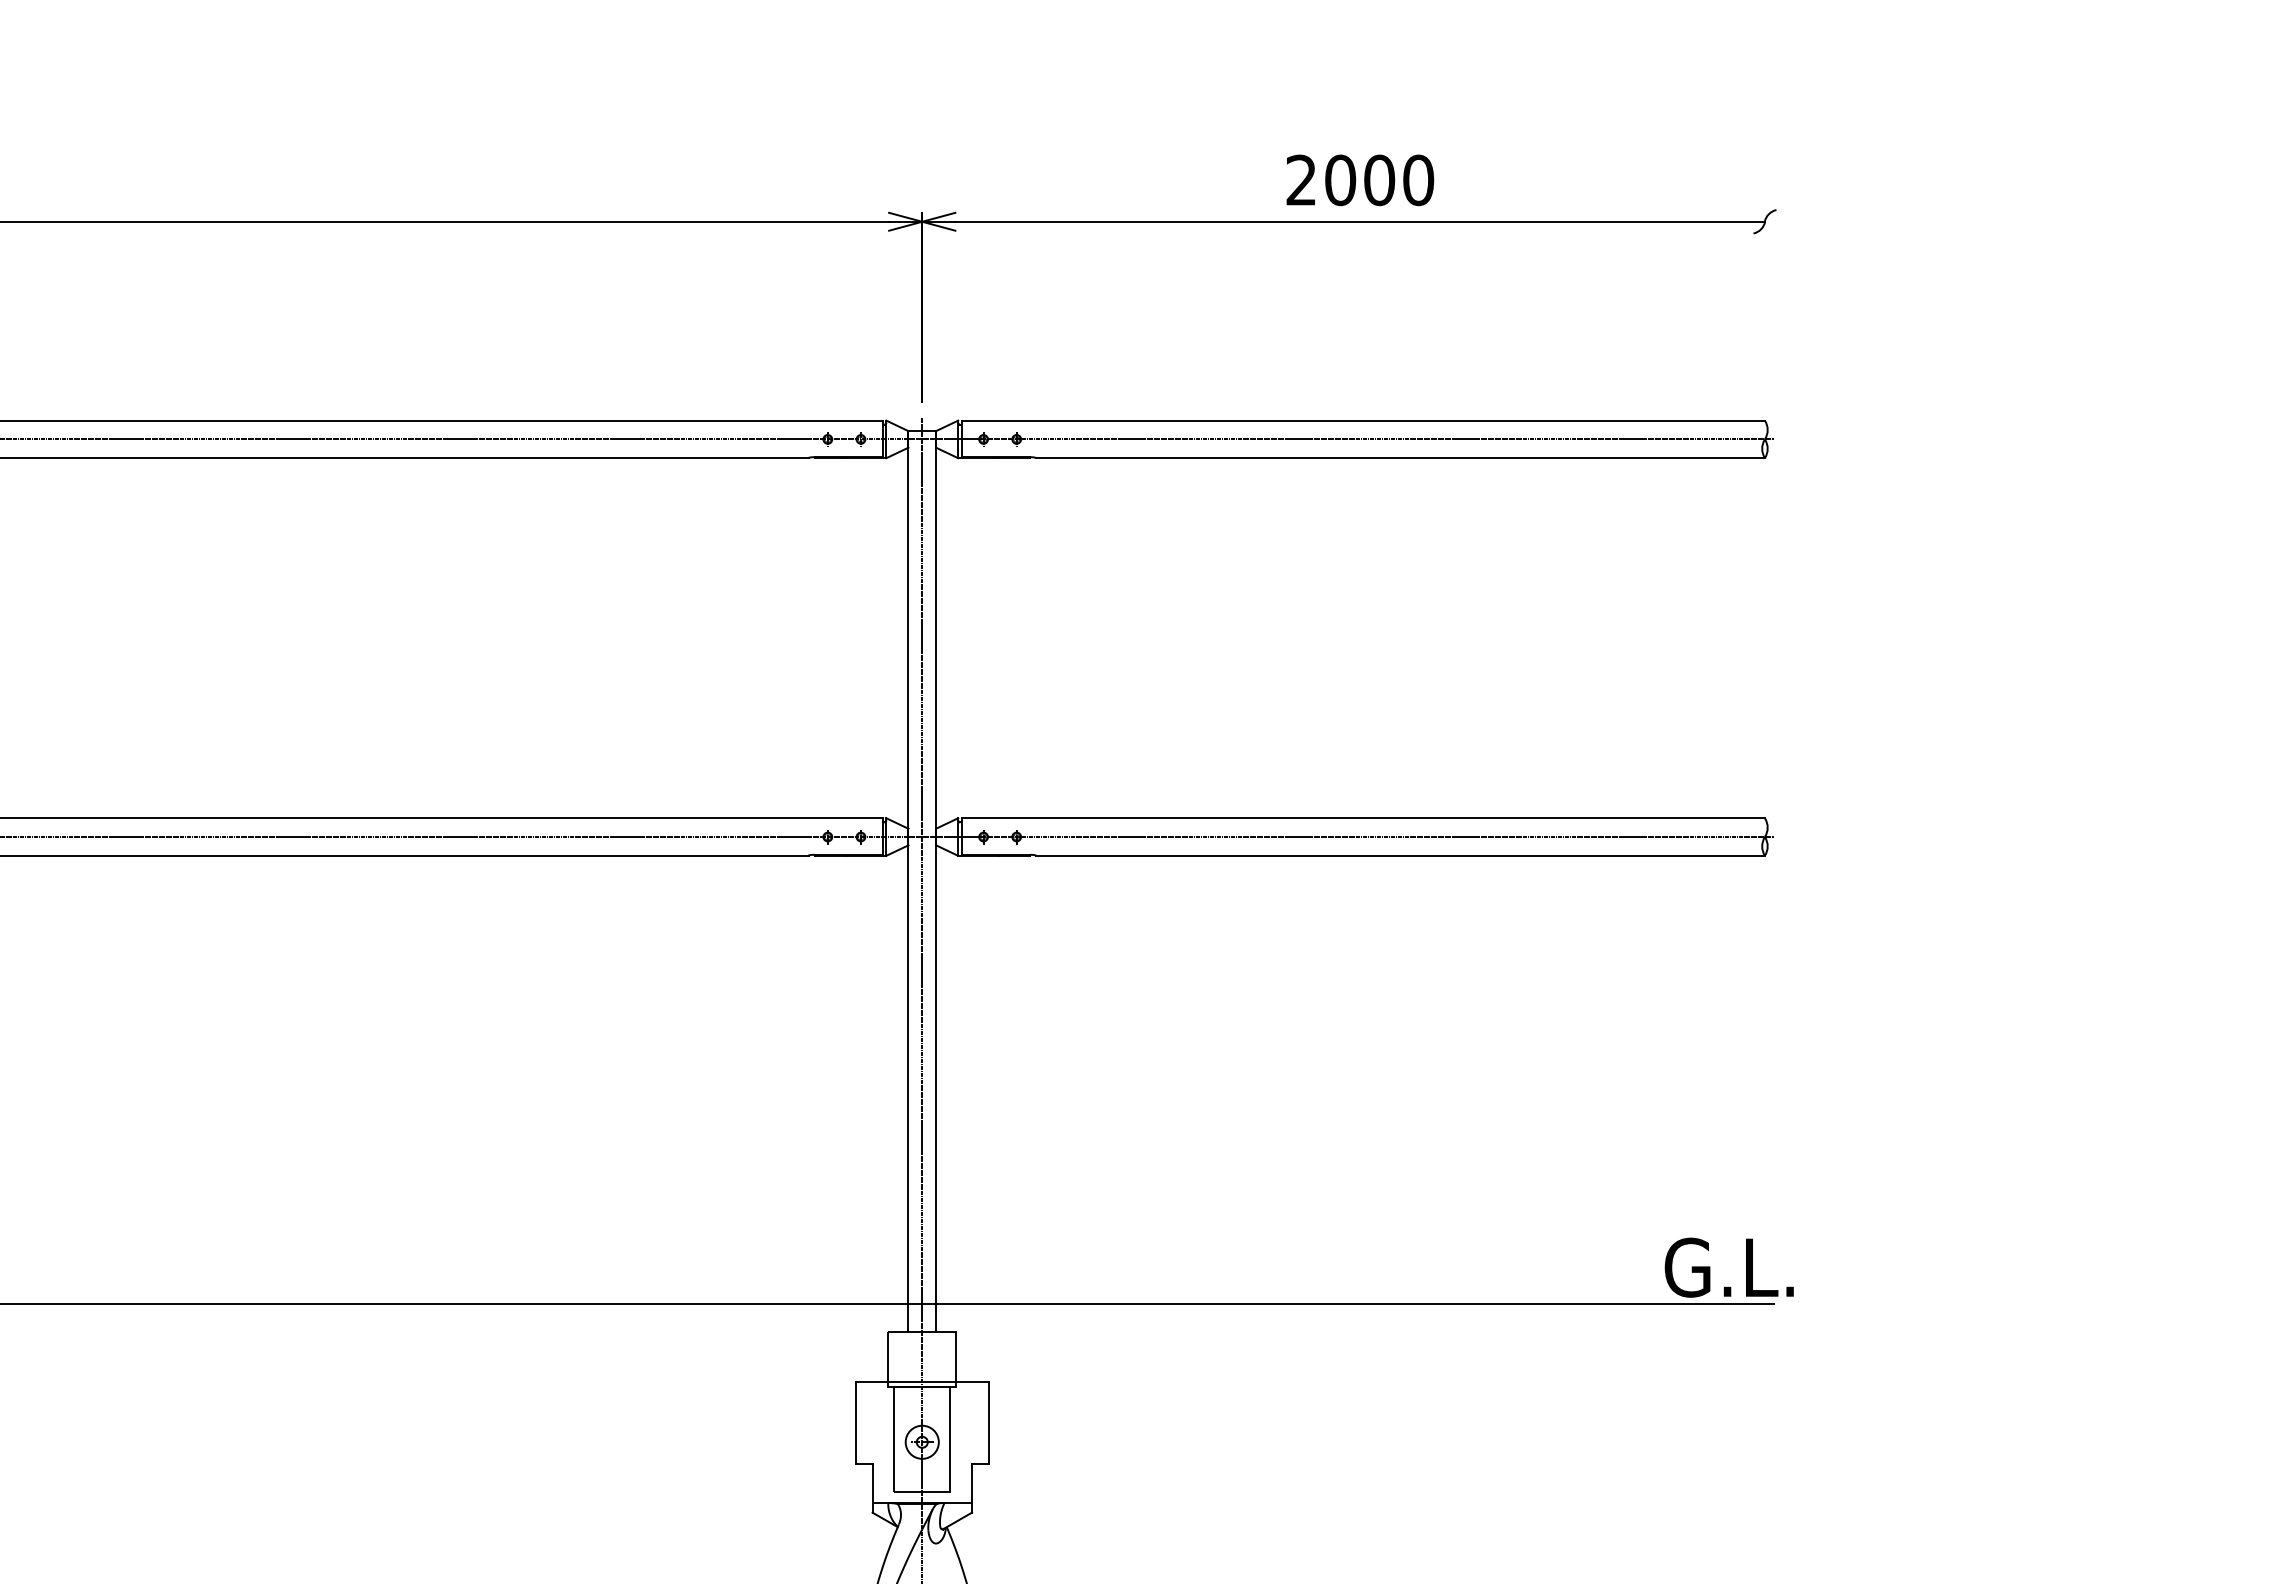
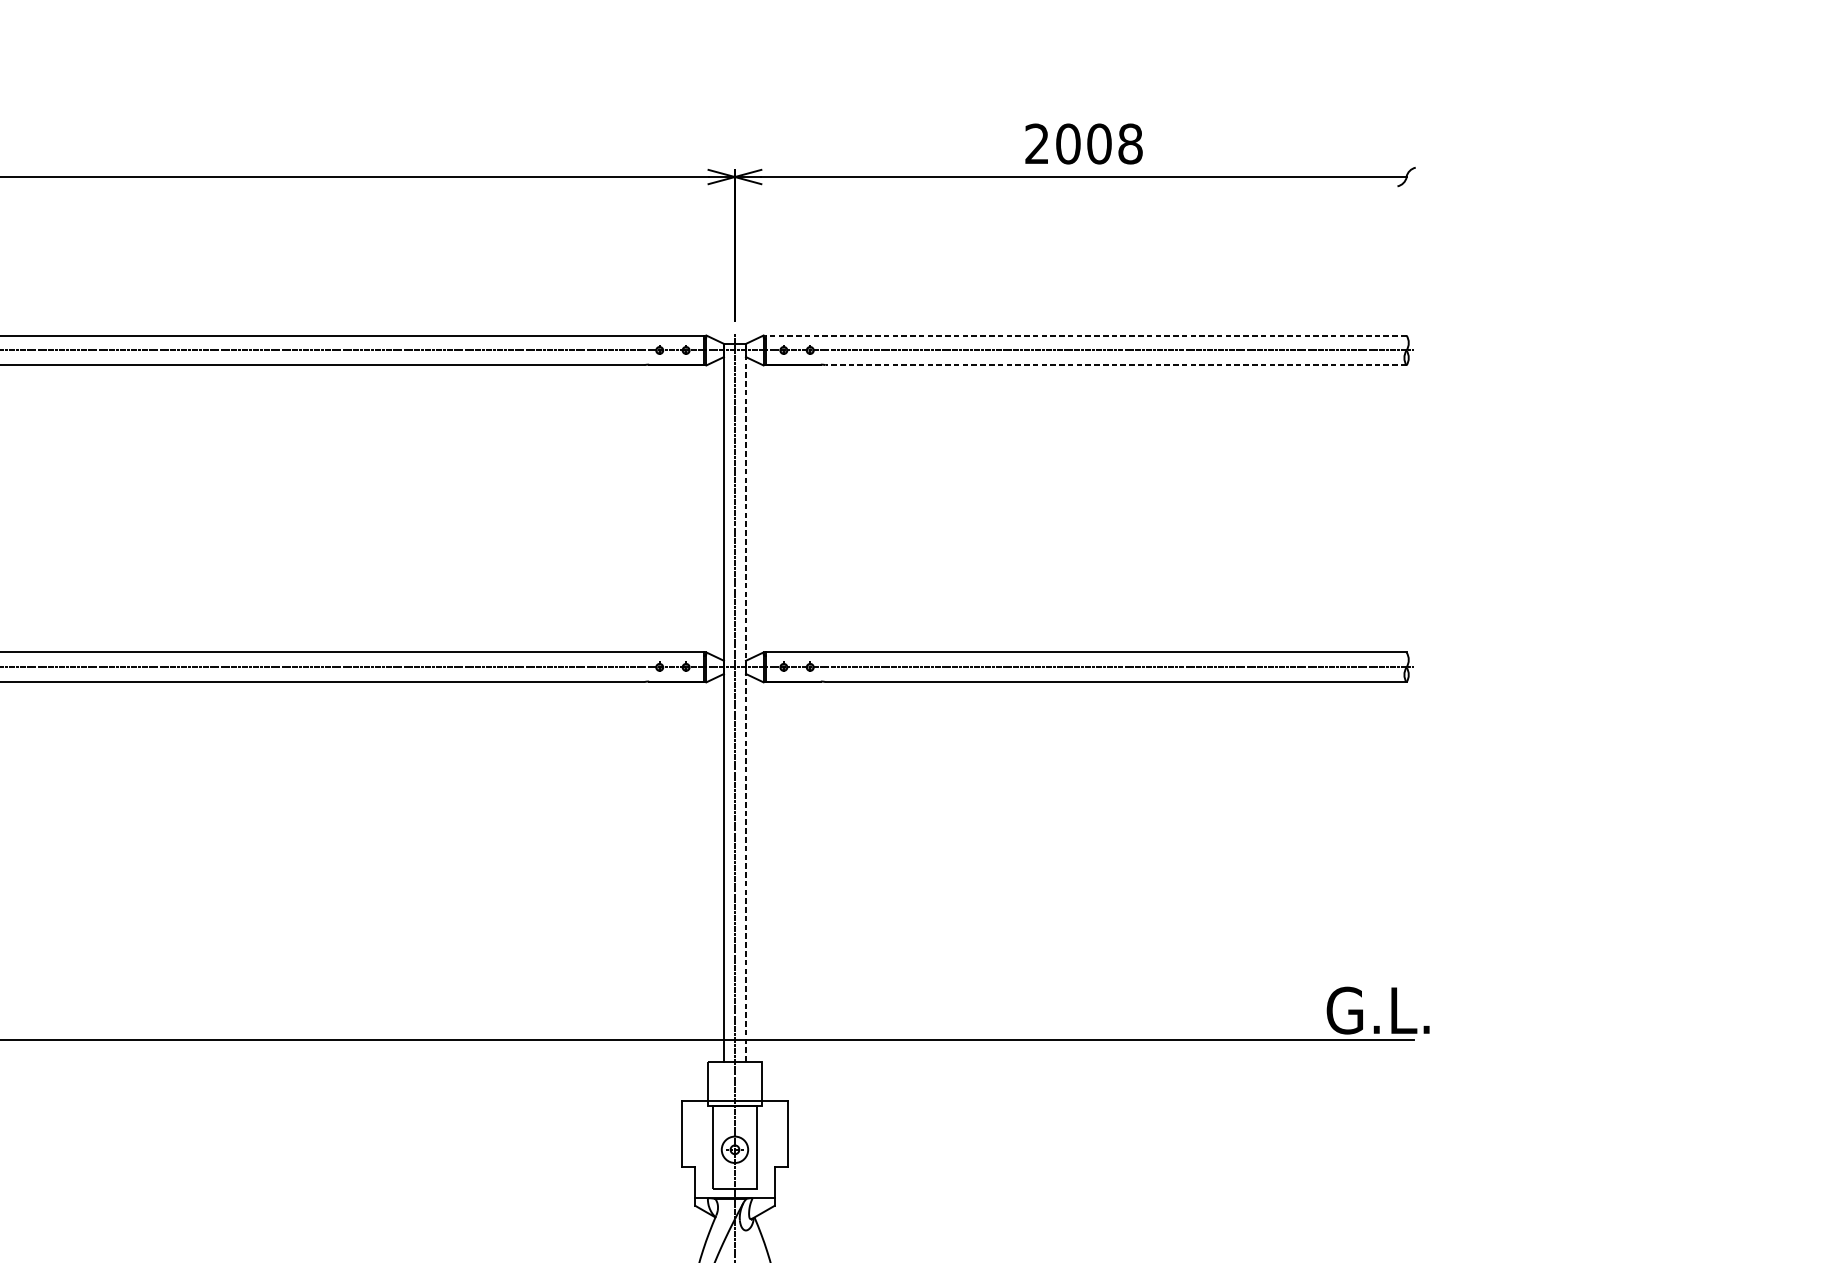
text: (1418, 179) -> (1130, 143), 2000 -> 2008
line: (1363, 420) -> (1086, 335), solid -> dashed
line: (1400, 458) -> (1116, 365), solid -> dashed
line: (936, 881) -> (746, 702), solid -> dashed

